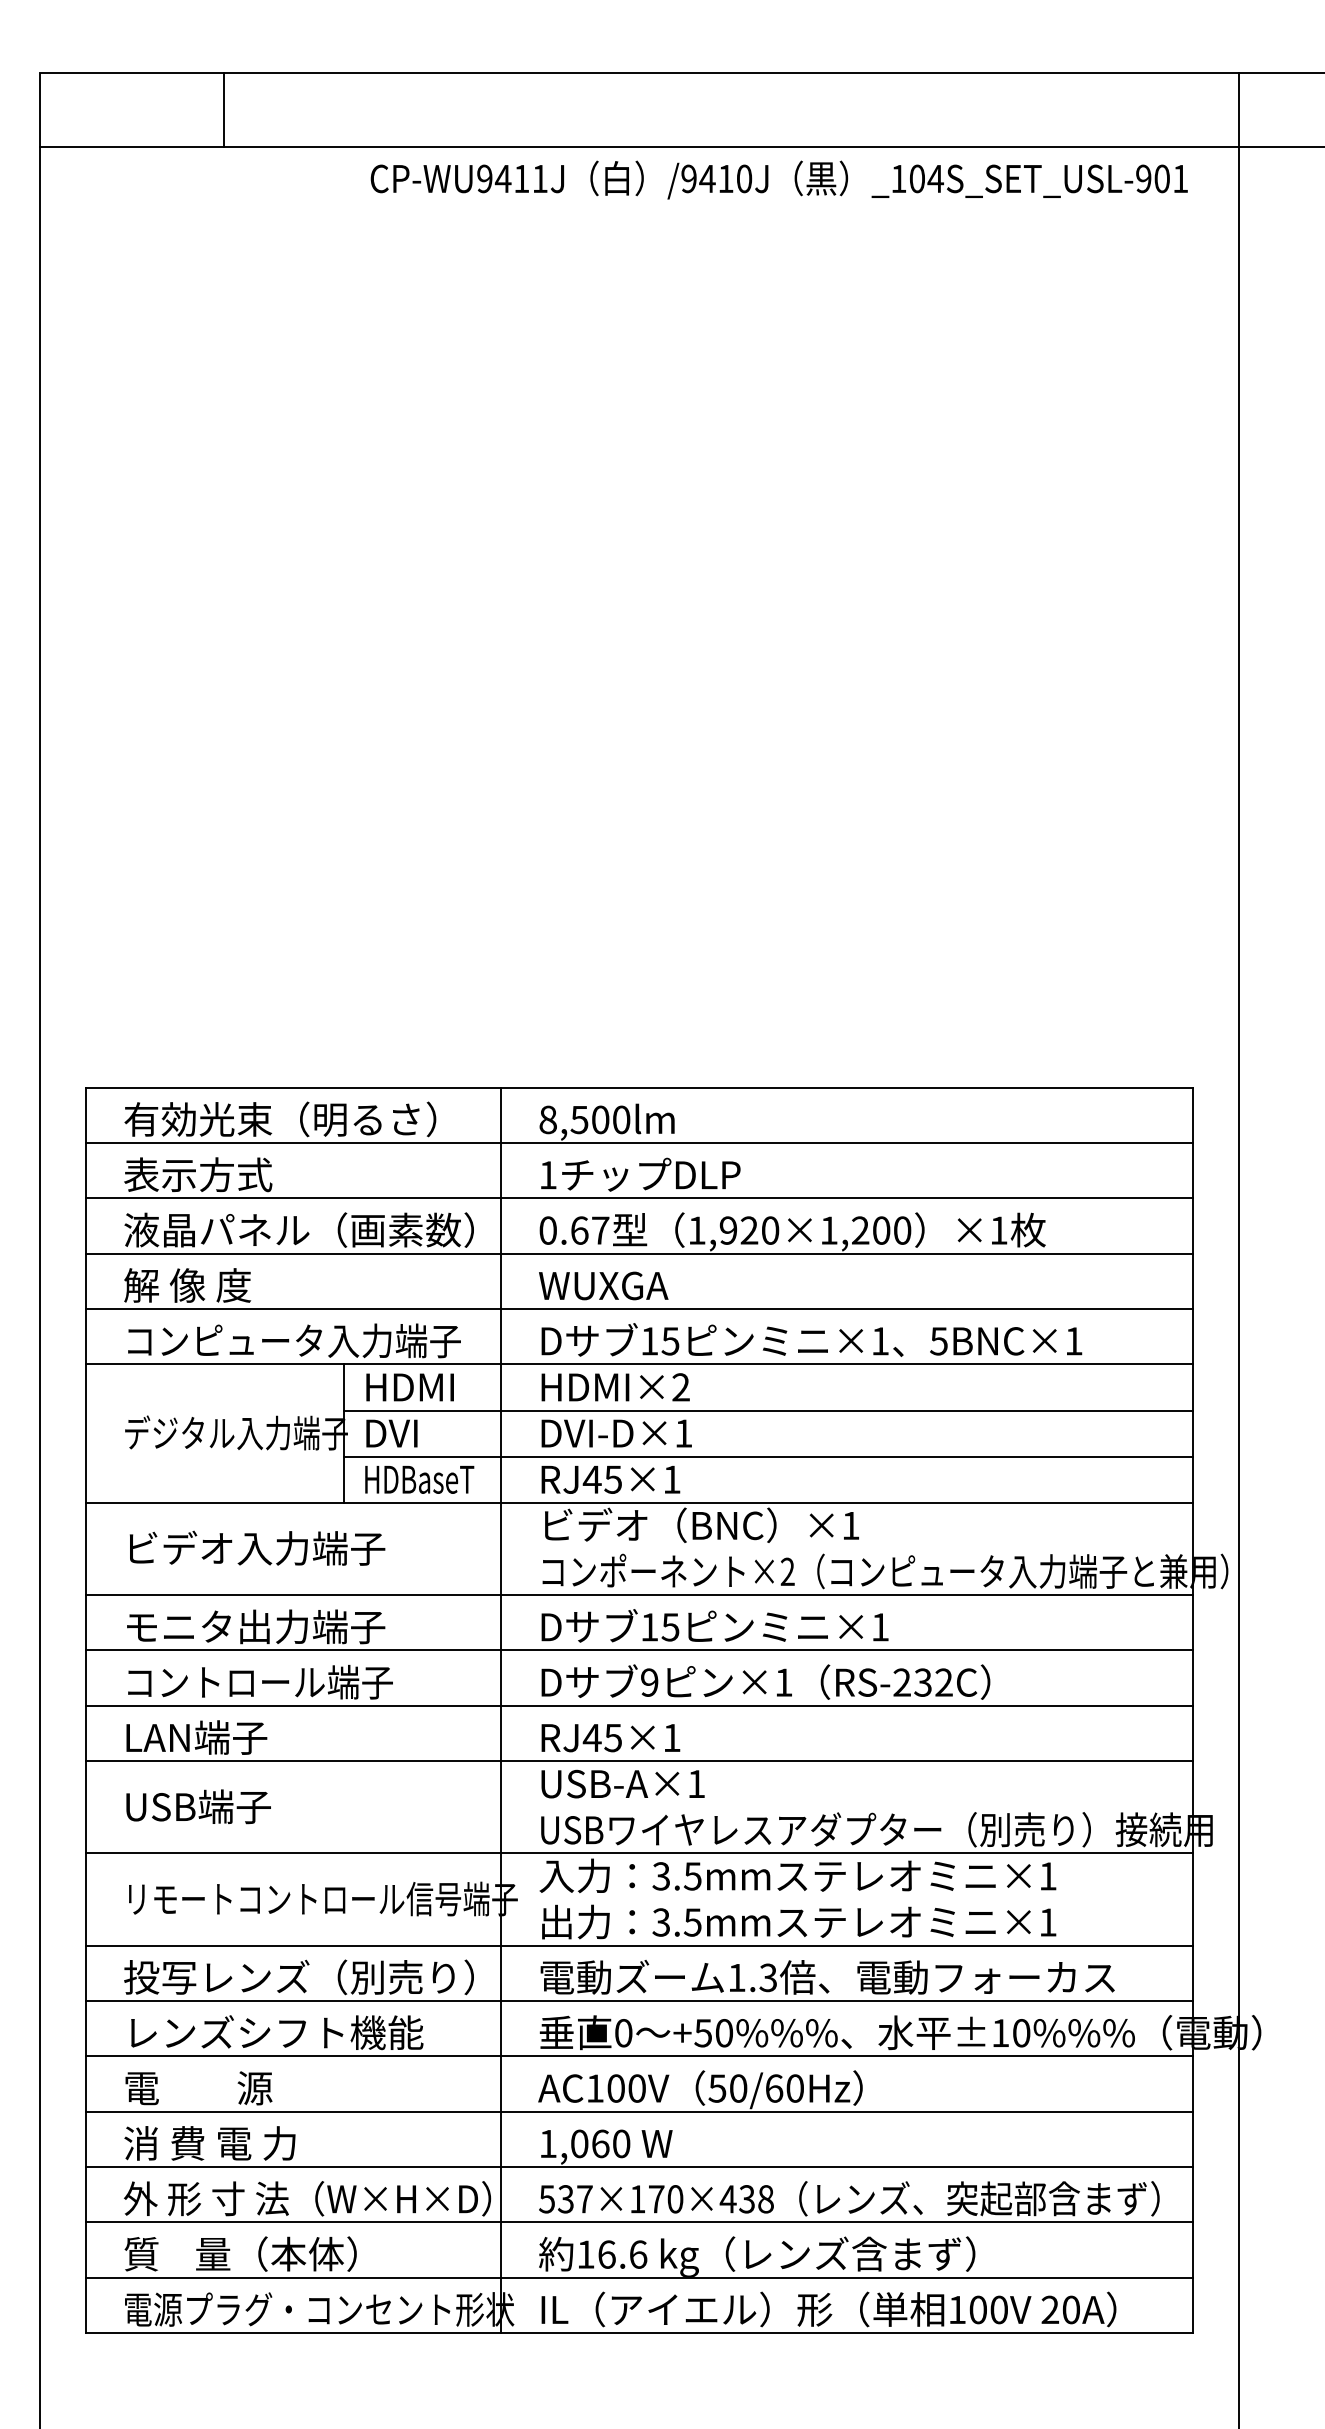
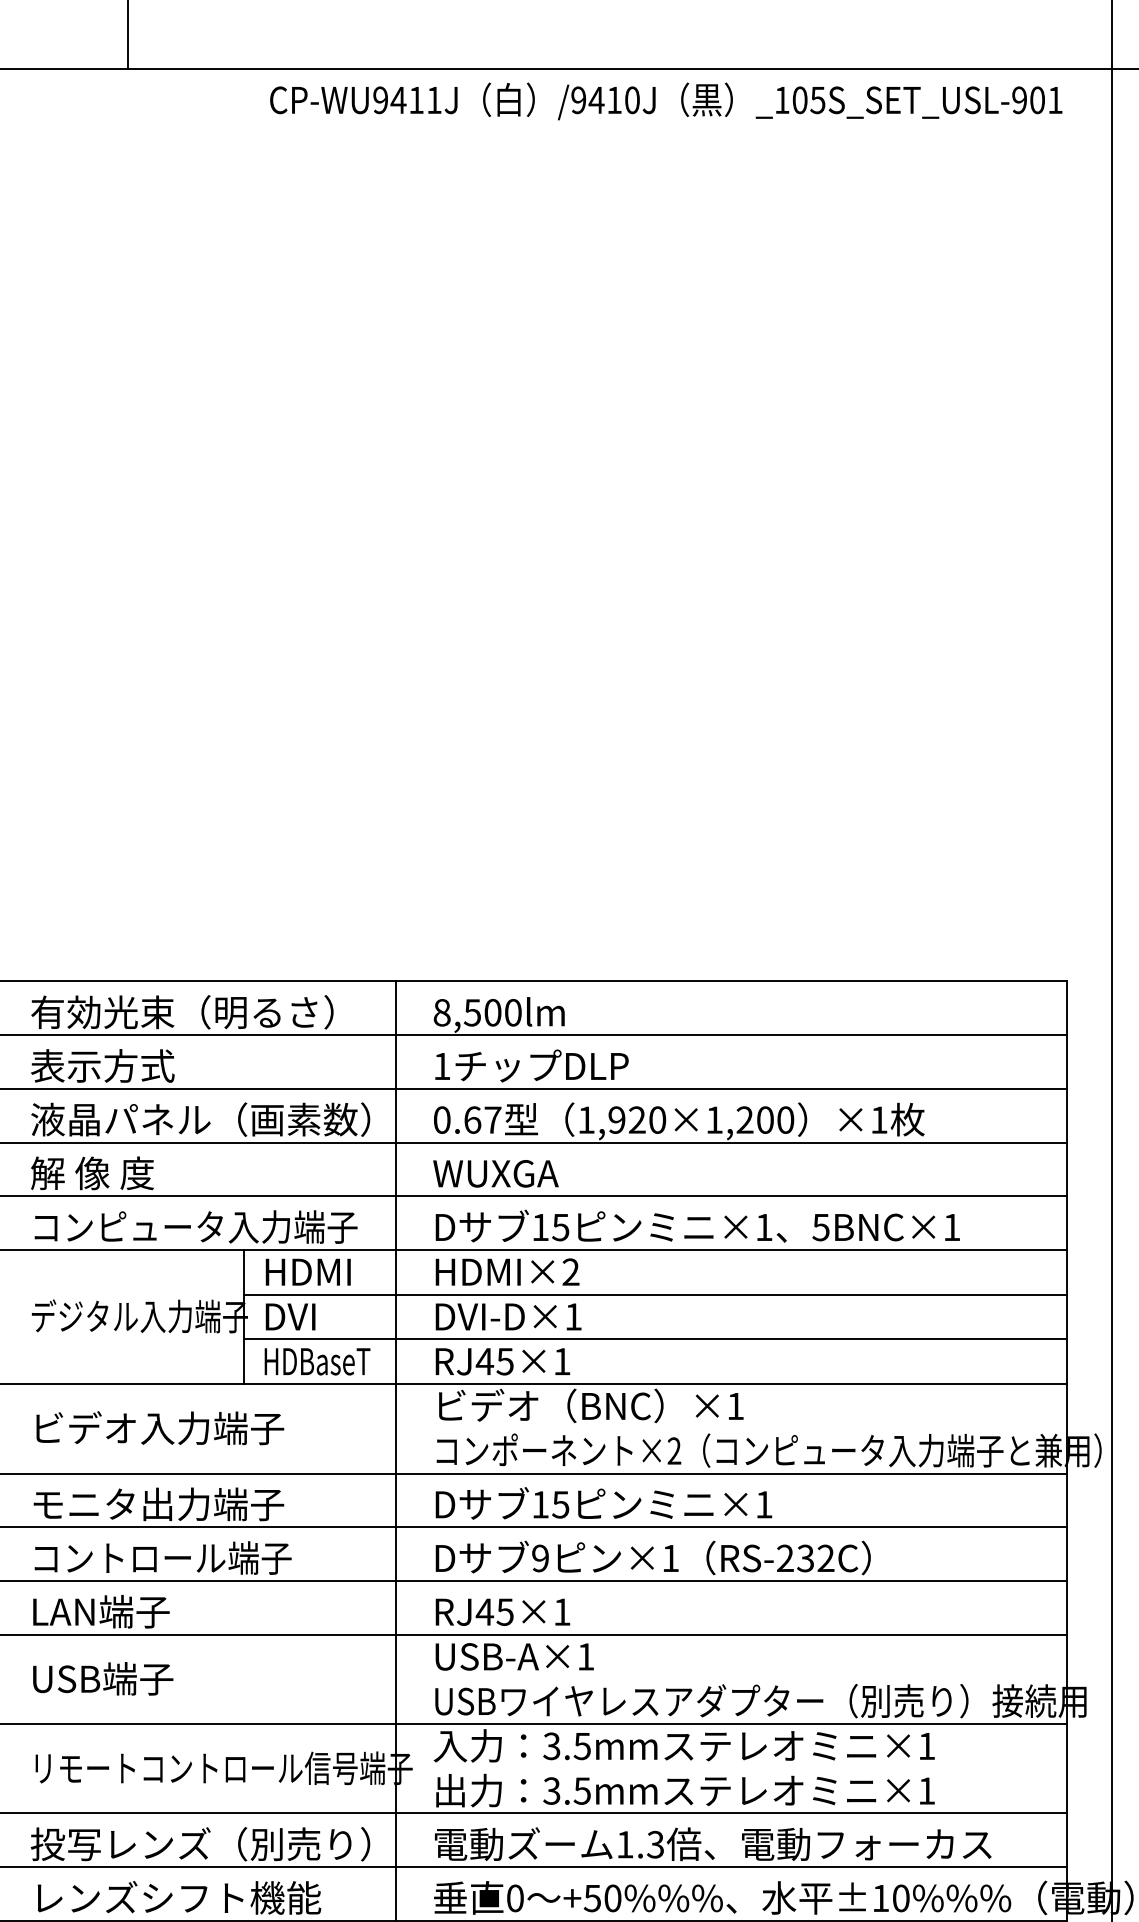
text: (935, 179) -> (817, 100), _104S_SET_USL-901 -> _105S_SET_USL-901

